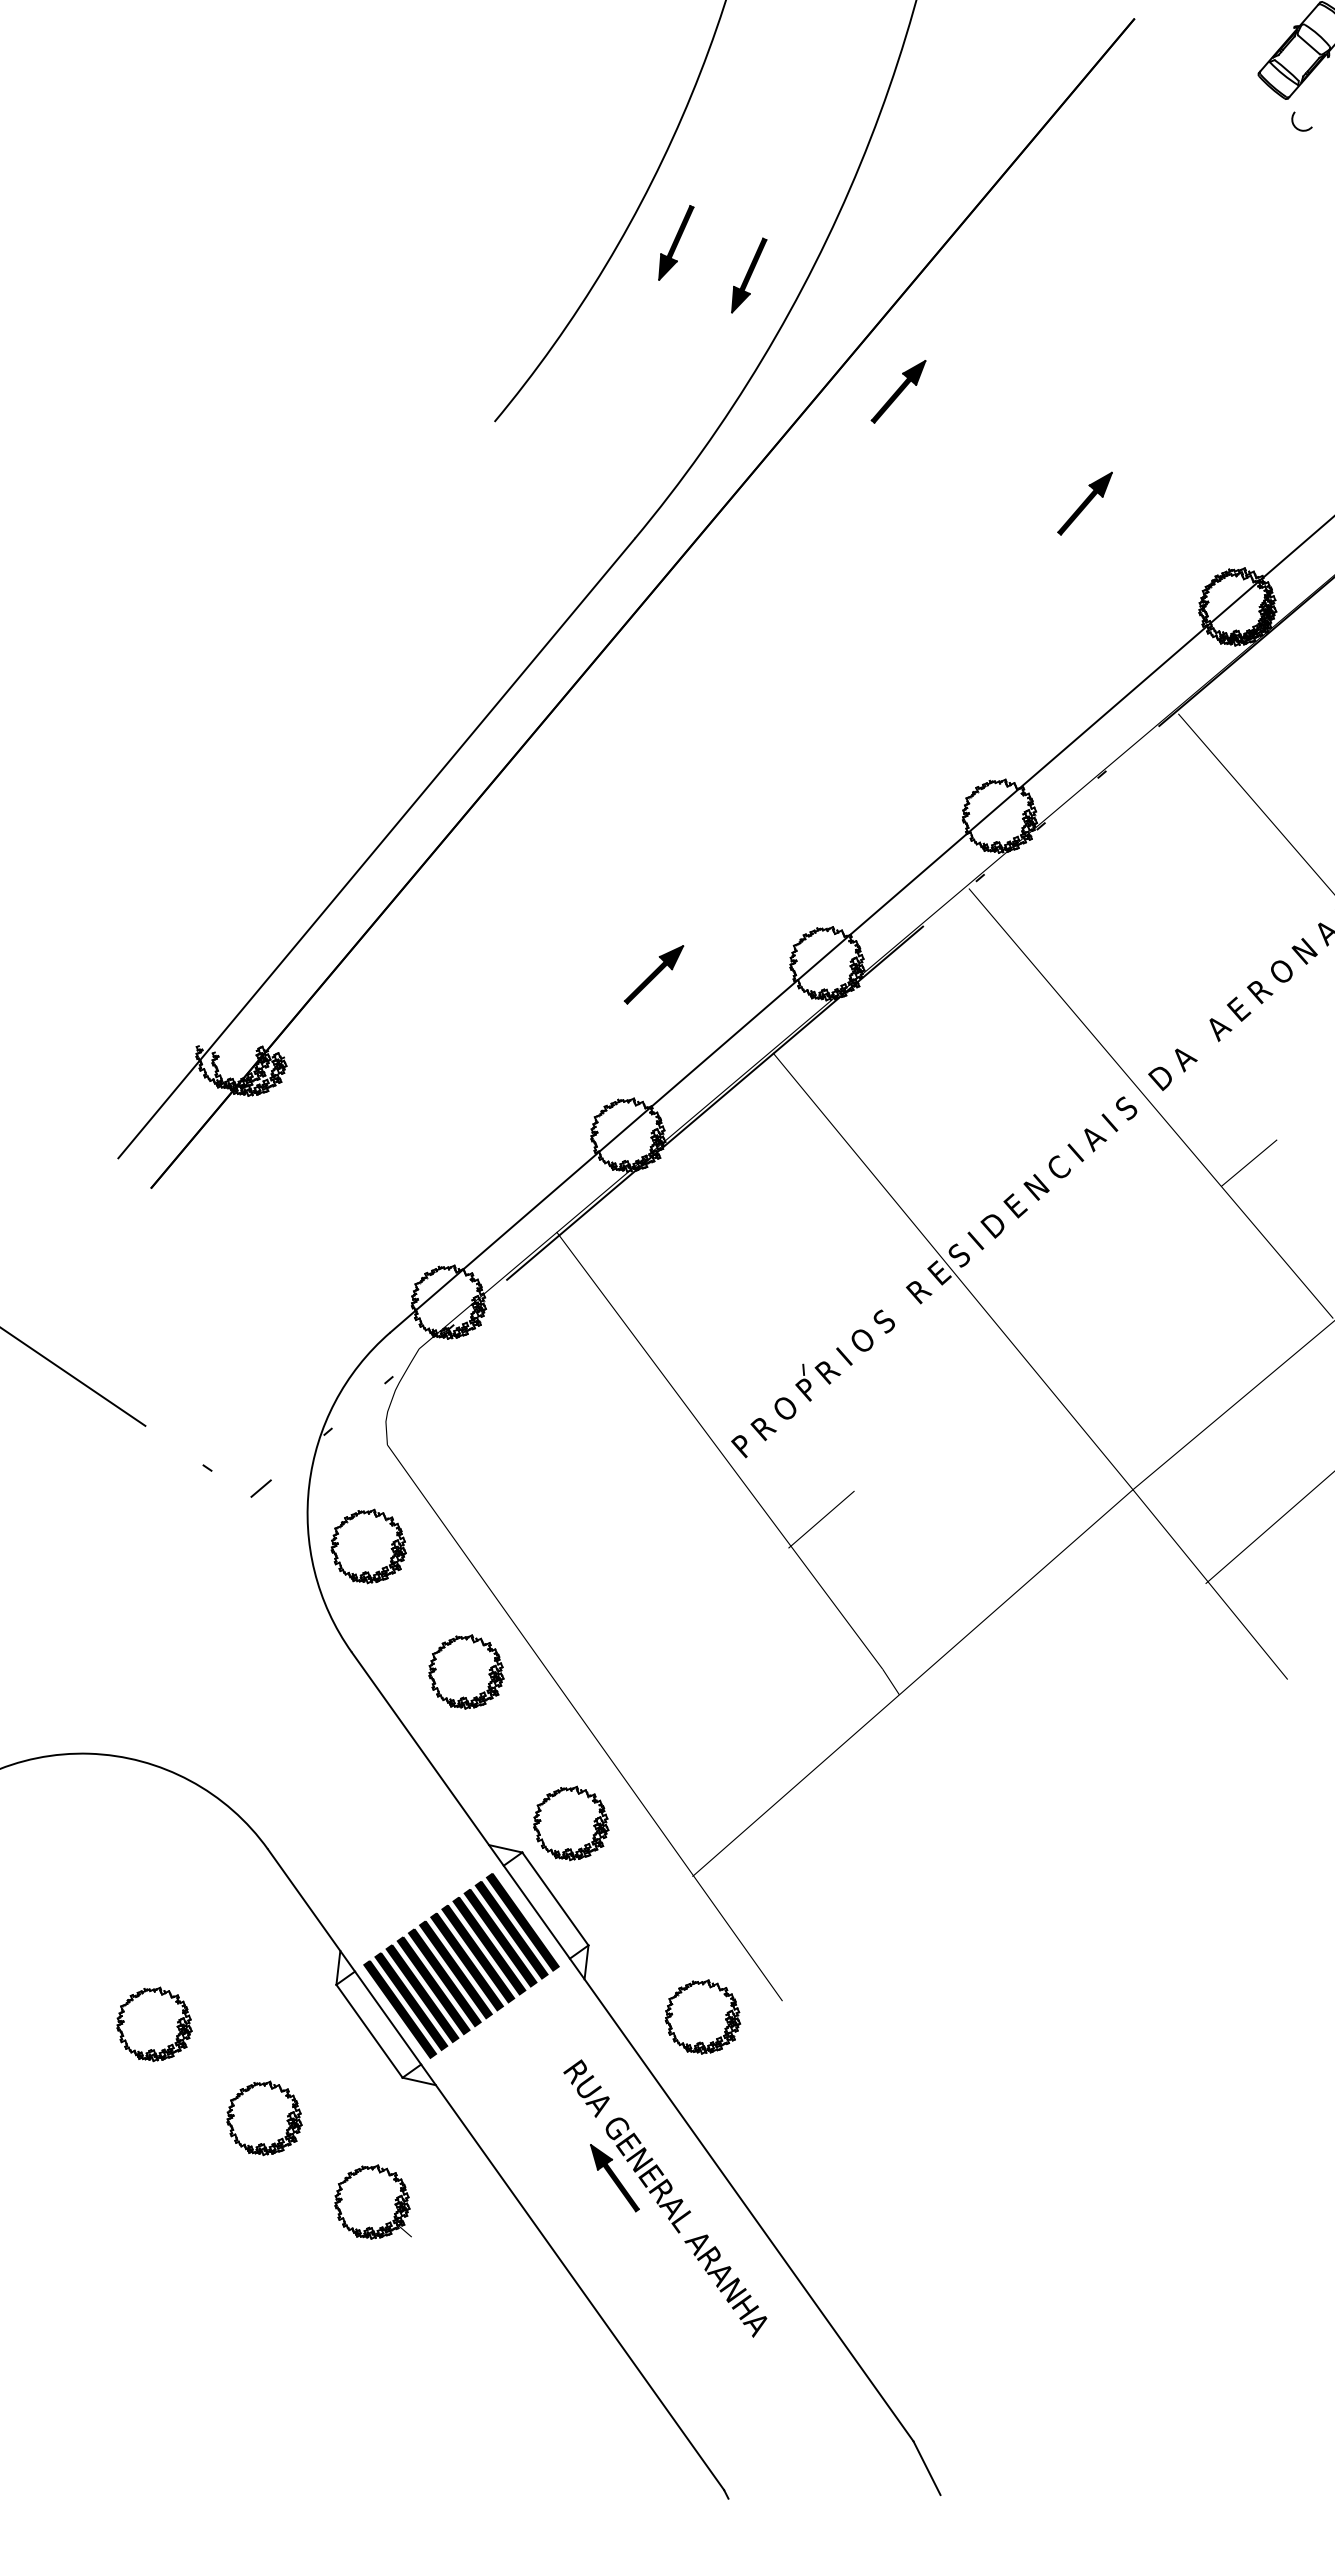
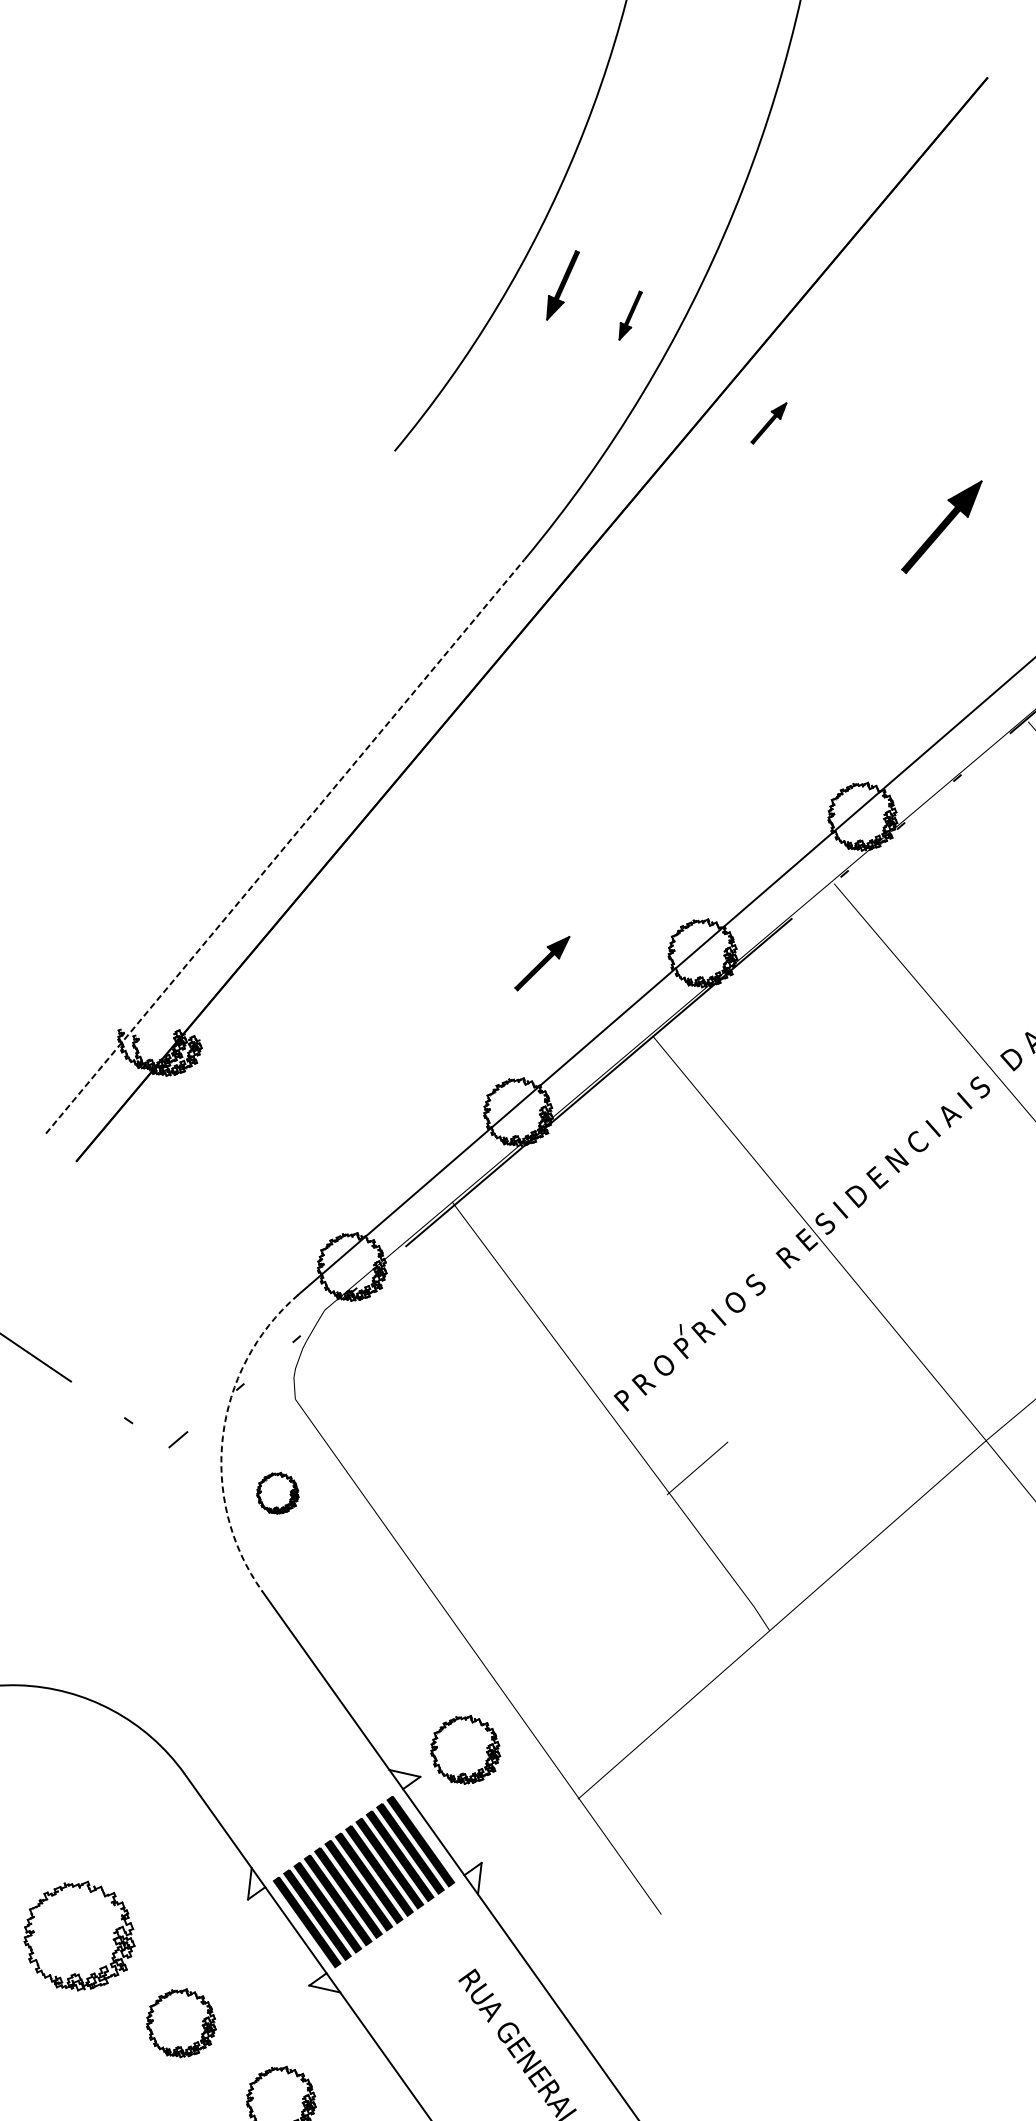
part: (749, 275) -> (630, 315), size x0.7
part: (898, 391) -> (768, 423), size x0.7
part: (1084, 503) -> (941, 526), size x1.6
line: (376, 848) -> (285, 846), solid -> dashed
arc: (309, 1485) -> (223, 1436), solid -> dashed
part: (368, 1546) -> (277, 1493), size x0.6
part: (466, 1671) -> (368, 1609), removed
line: (555, 1898) -> (451, 1819), removed
part: (702, 2016) -> (587, 1928), removed
part: (154, 2024) -> (79, 1936), size x1.6
line: (369, 2030) -> (278, 1941), removed
part: (614, 2178) -> (505, 2078), removed

